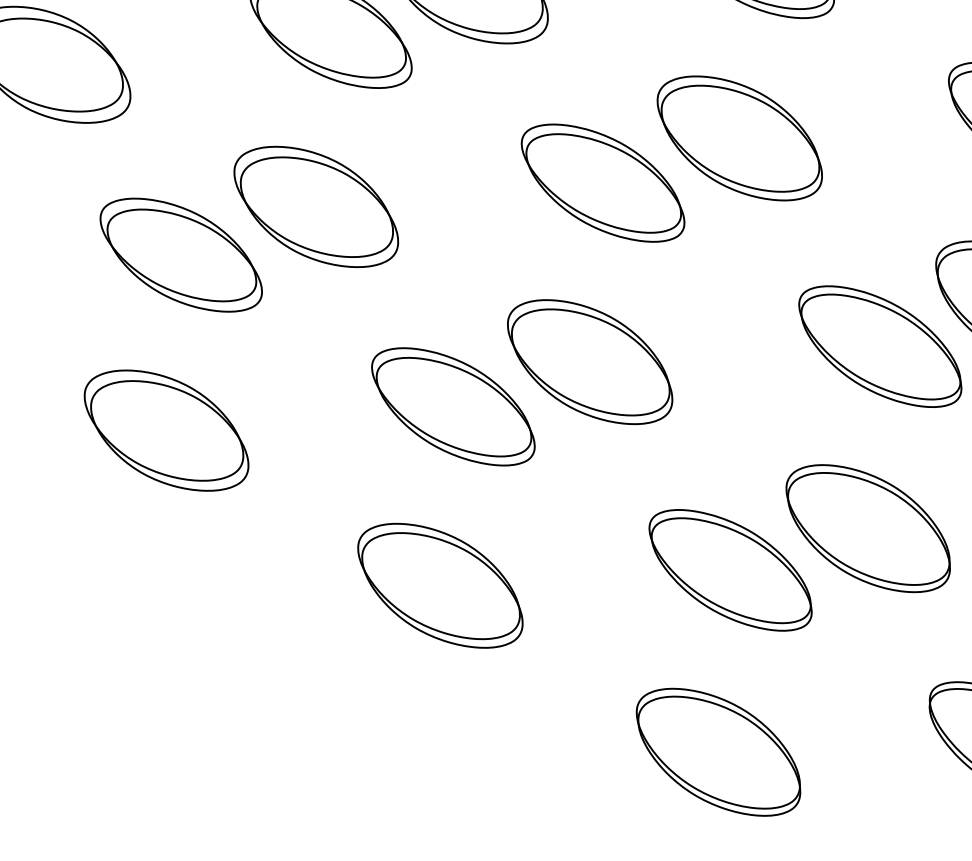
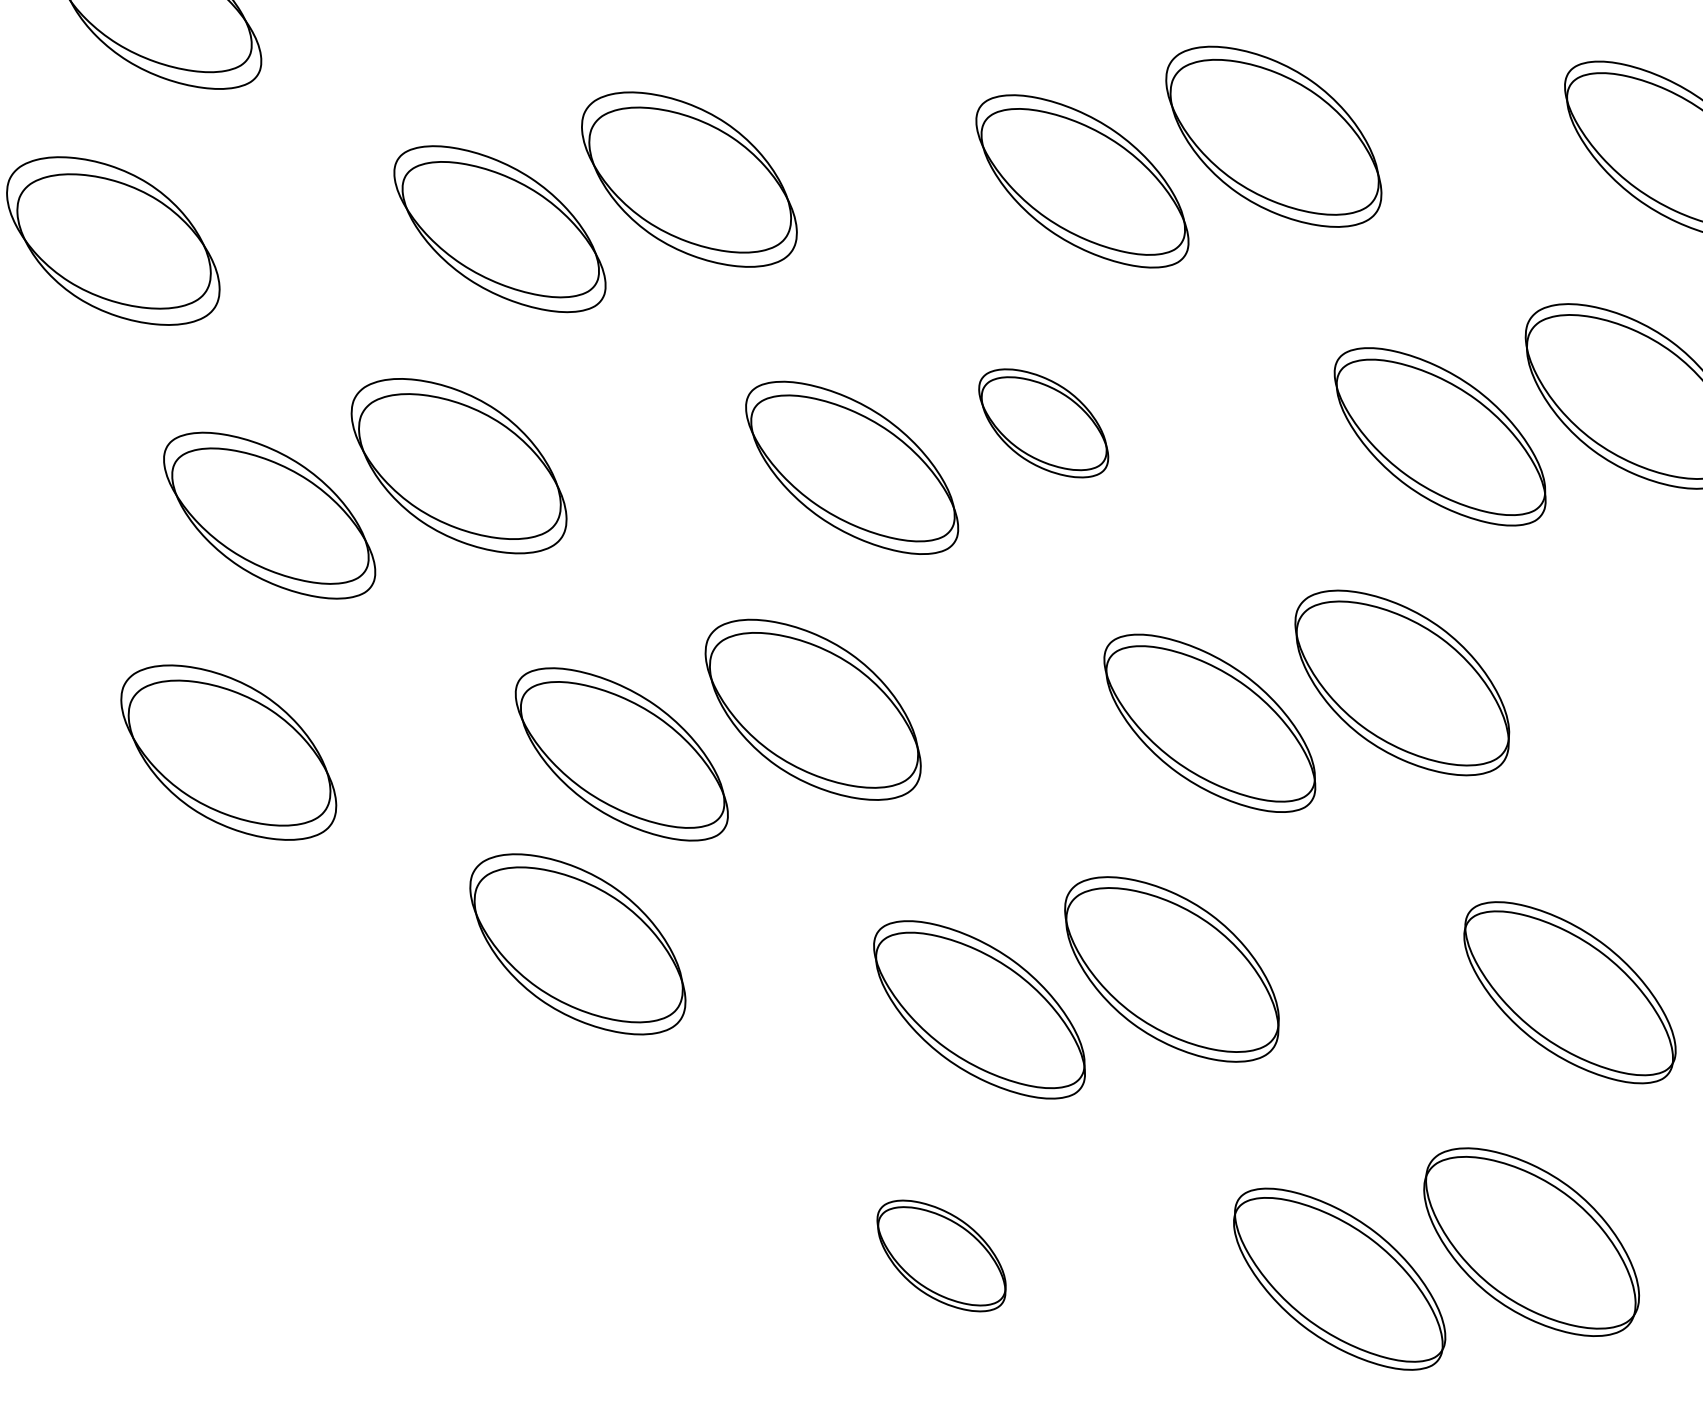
part: (739, 138) -> (1043, 423), size x0.6
part: (440, 585) -> (577, 944), moved
part: (718, 751) -> (941, 1255), size x0.6

